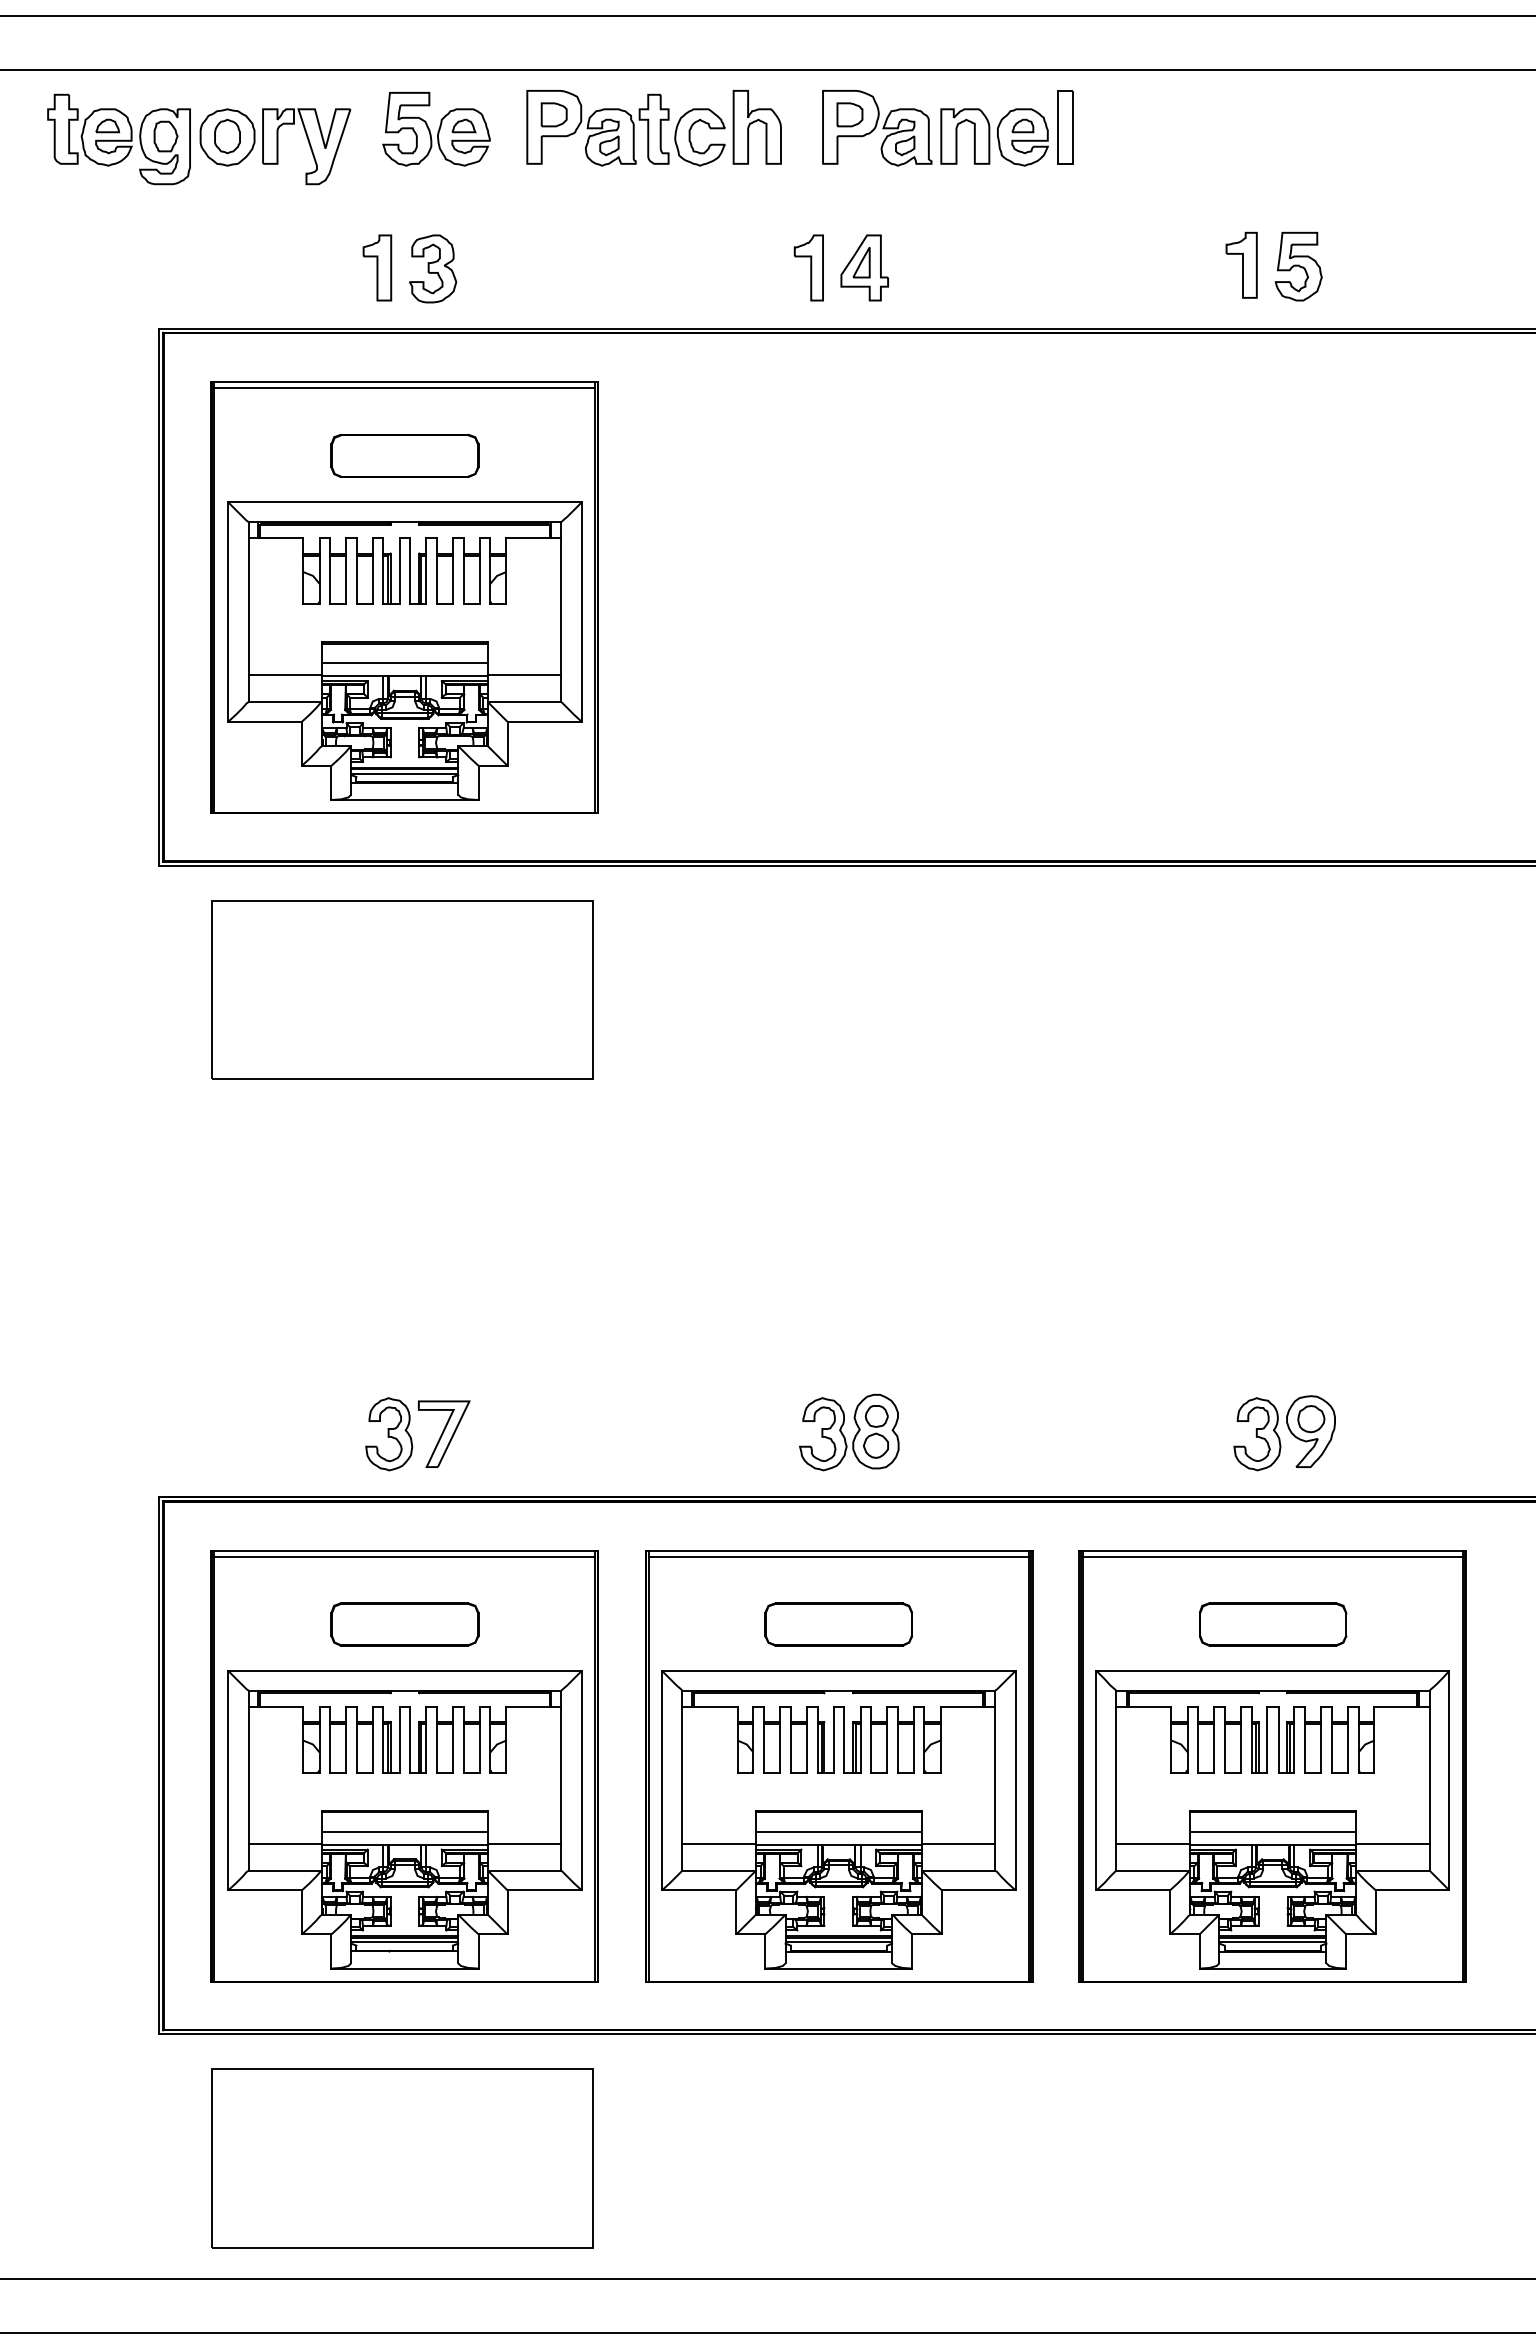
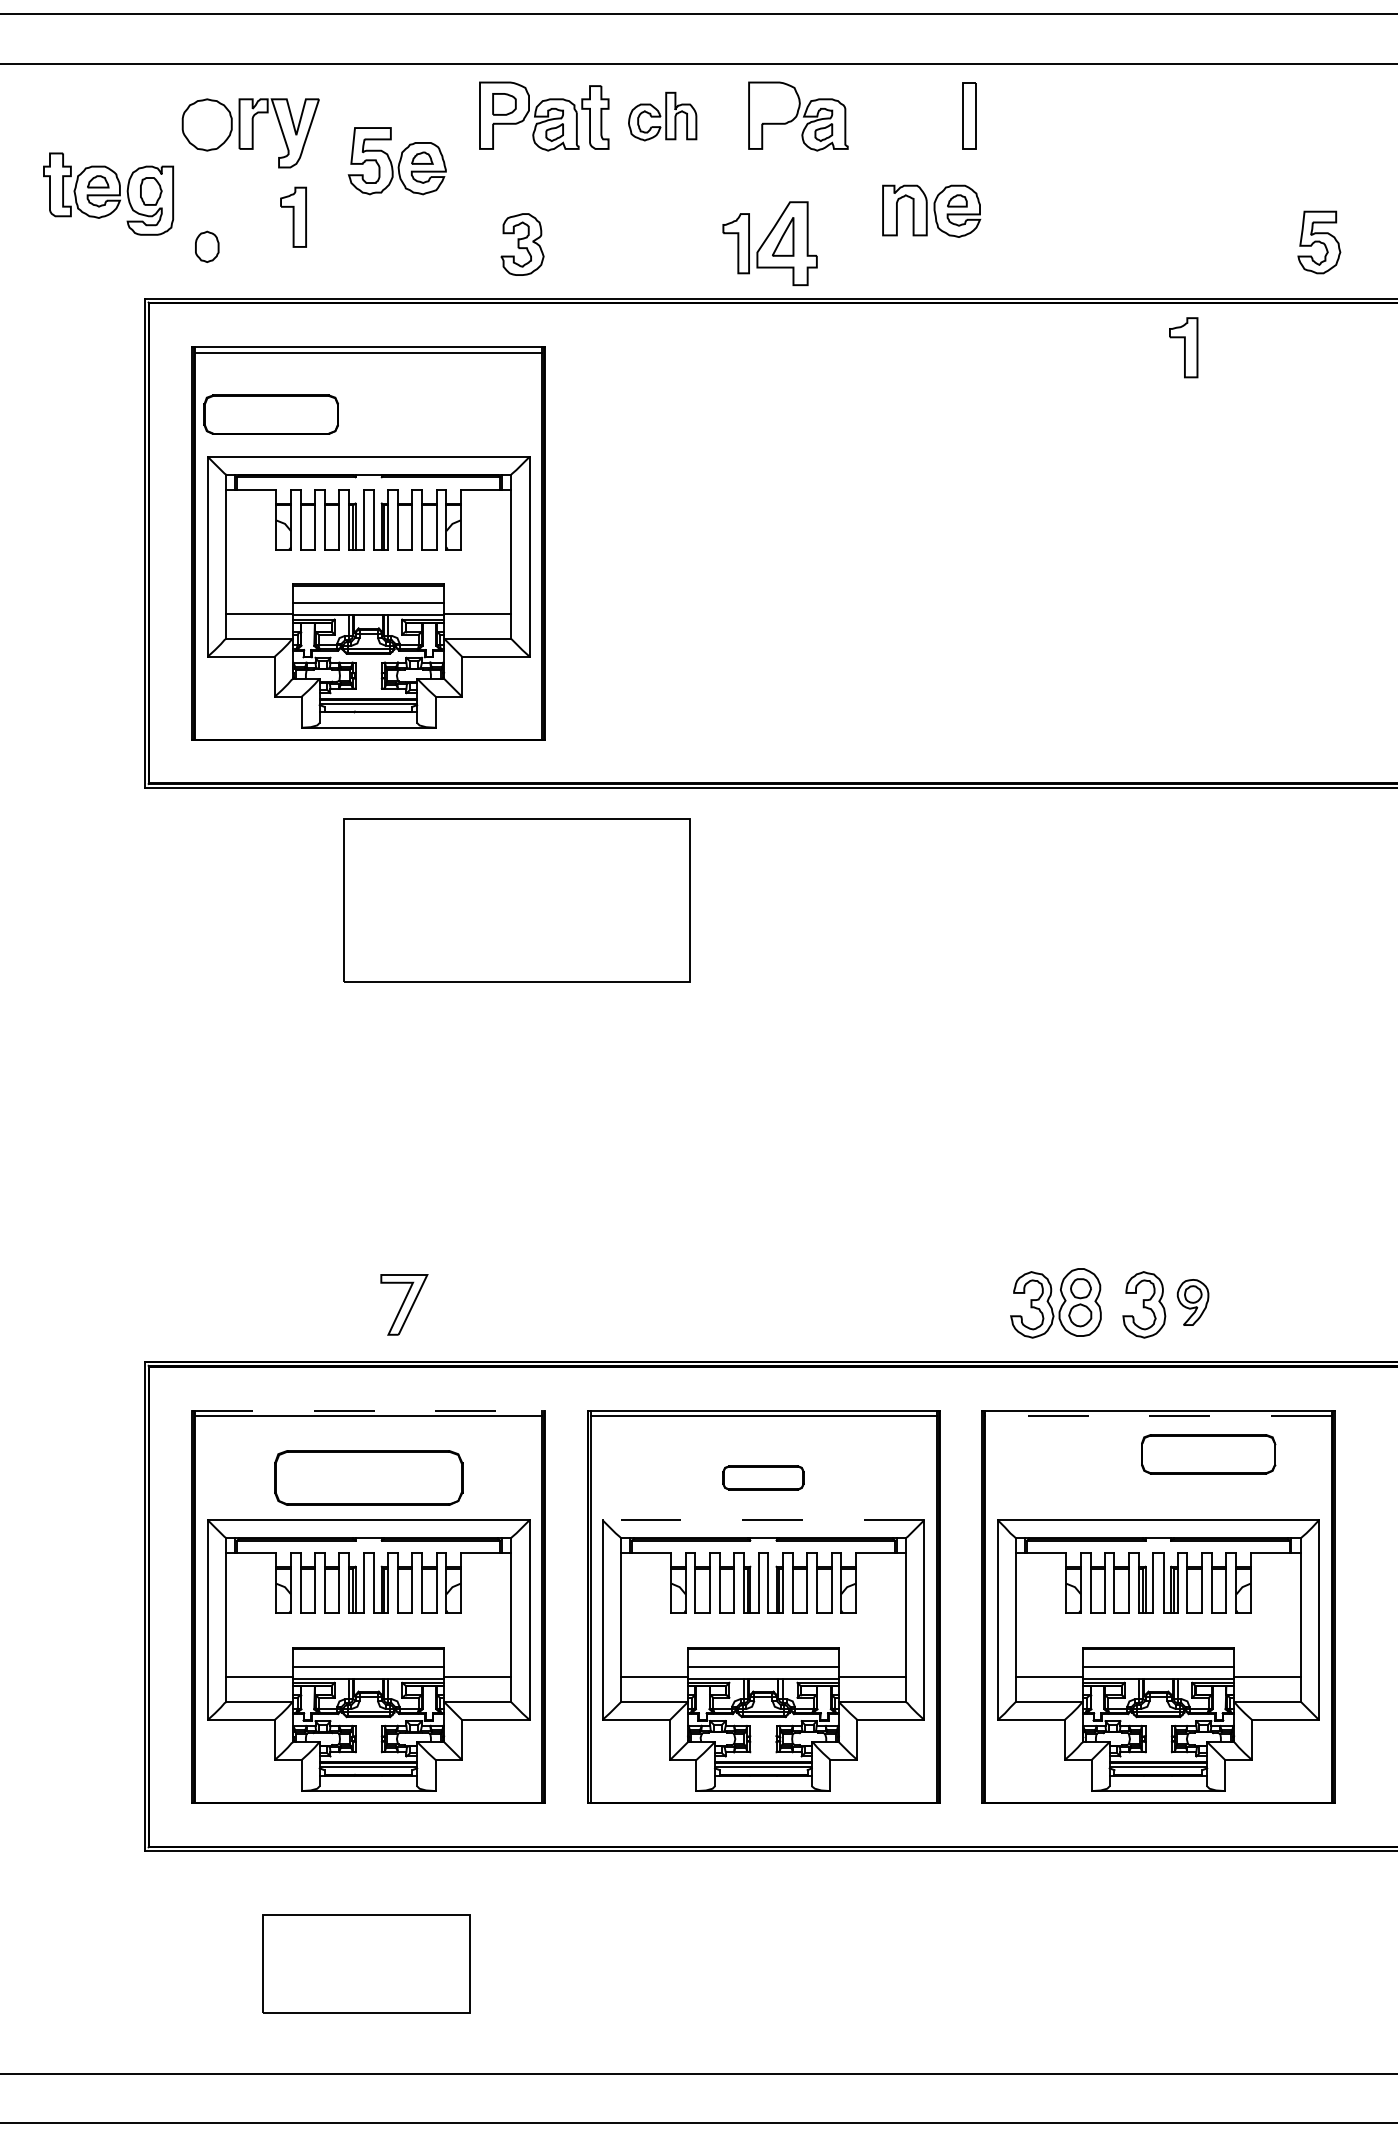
part: (849, 114) -> (773, 104), removed
part: (727, 128) -> (662, 116), size x0.7
part: (436, 129) -> (397, 161), moved
part: (227, 136) -> (207, 246), moved
part: (994, 137) -> (931, 211), moved
part: (118, 139) -> (108, 194), moved
part: (1241, 264) -> (1183, 346), moved
part: (1298, 266) -> (1319, 242), moved
part: (377, 267) -> (293, 216), moved
part: (864, 267) -> (786, 243), size x1.4
part: (433, 268) -> (522, 244), moved
part: (404, 455) -> (270, 414), moved
part: (402, 989) -> (516, 900), moved
part: (1310, 1431) -> (1192, 1302), size x0.7
part: (849, 1432) -> (1056, 1303), moved
part: (389, 1434) -> (354, 1305), removed
line: (404, 1550) -> (368, 1410), solid -> dashed
line: (1272, 1556) -> (1158, 1416), solid -> dashed
part: (404, 1624) -> (368, 1478), size x1.4
part: (838, 1624) -> (763, 1478), size x0.6
part: (1273, 1624) -> (1208, 1454), moved
line: (838, 1670) -> (763, 1519), solid -> dashed
part: (402, 2158) -> (366, 1963), size x0.6

